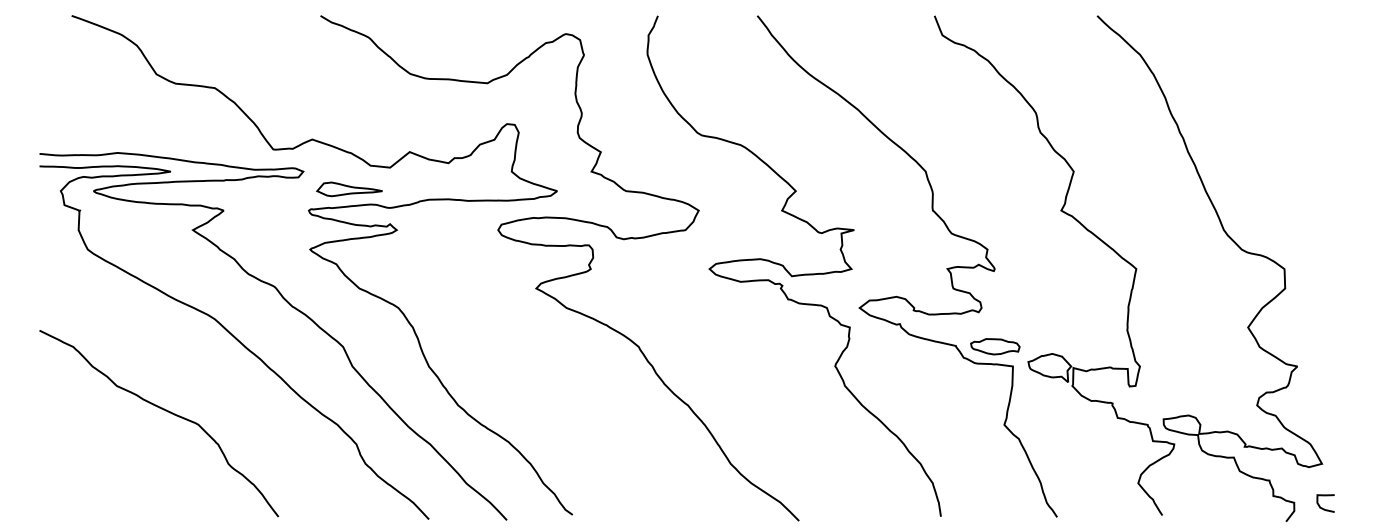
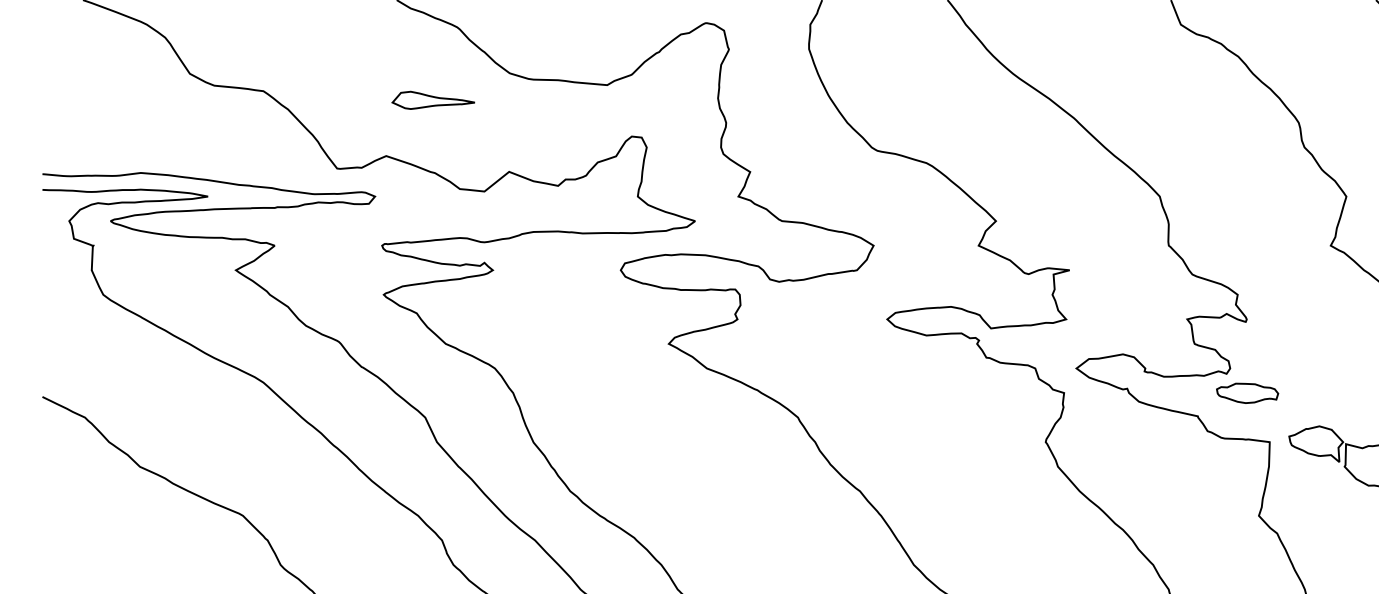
part: (349, 189) -> (433, 100), moved
part: (995, 346) -> (1247, 393), moved

